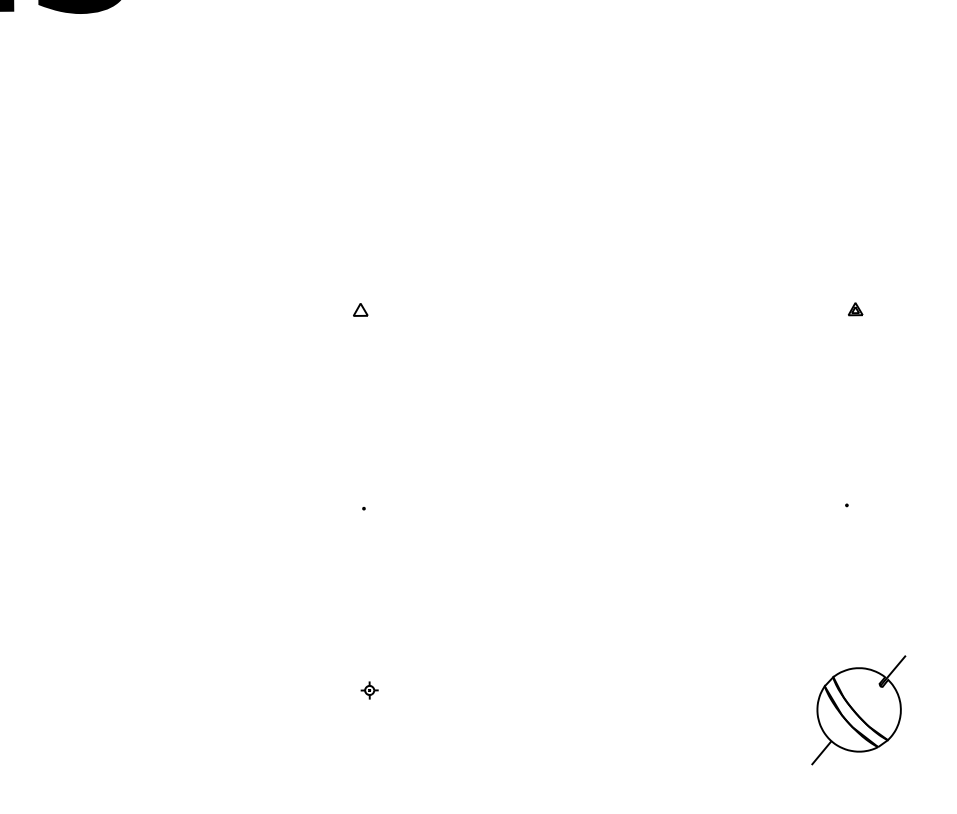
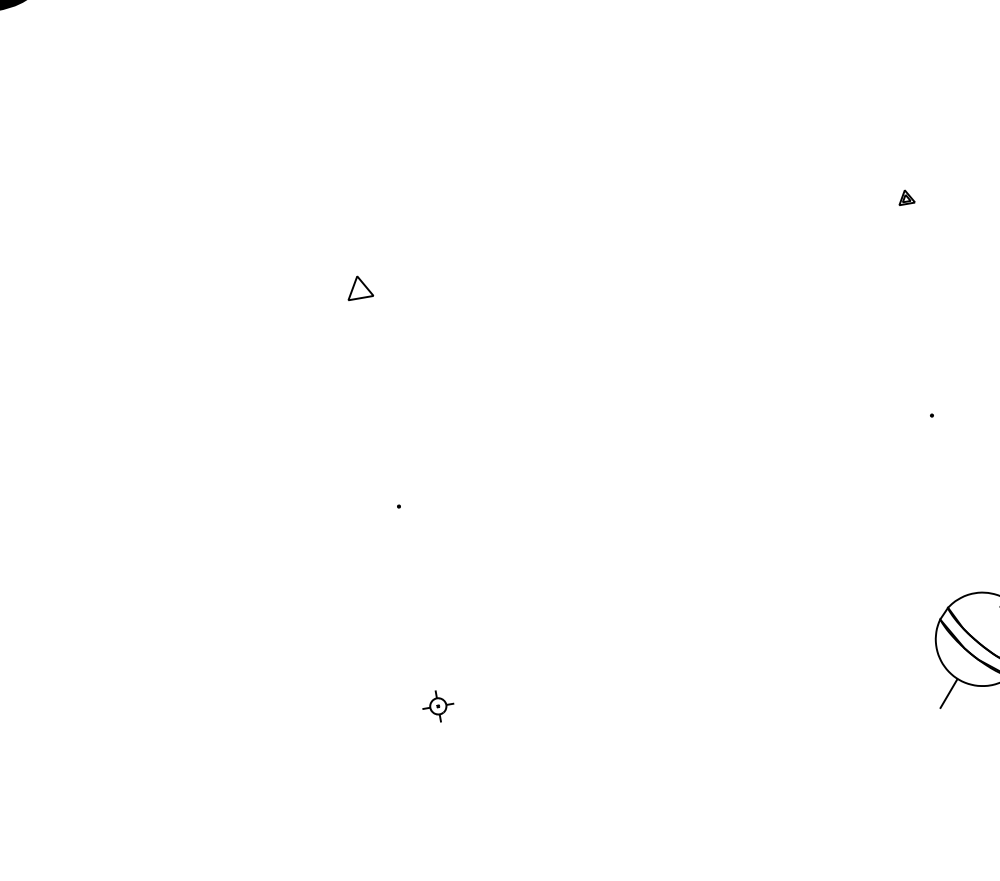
part: (360, 309) -> (359, 287), size x1.6
part: (369, 690) -> (437, 706), size x1.6

